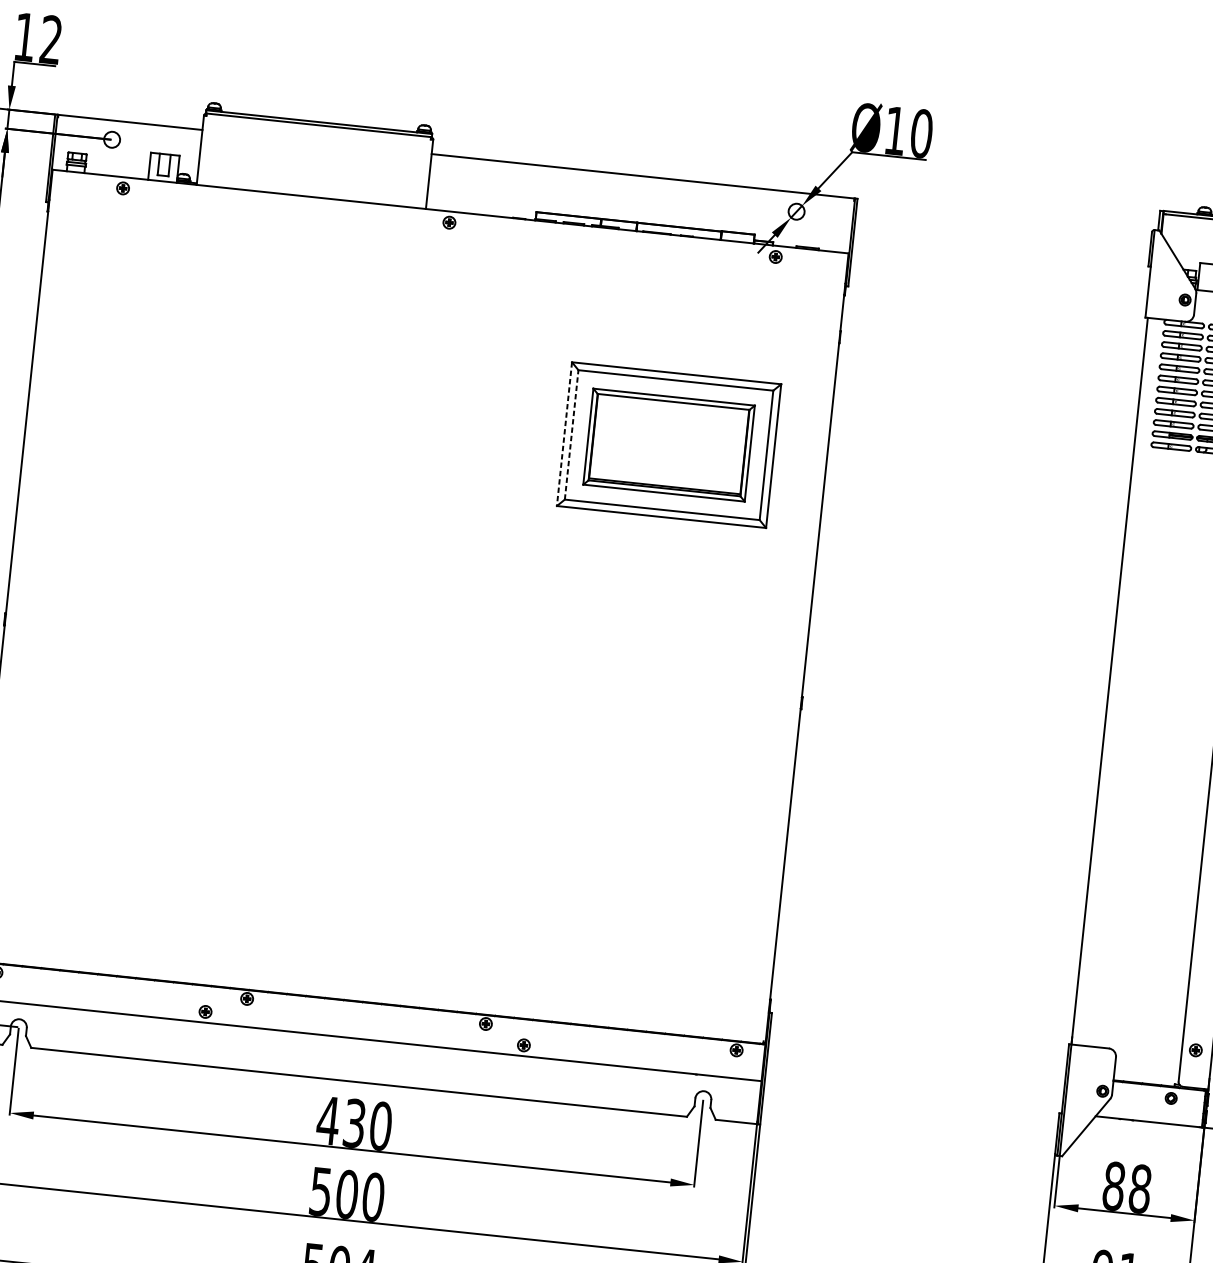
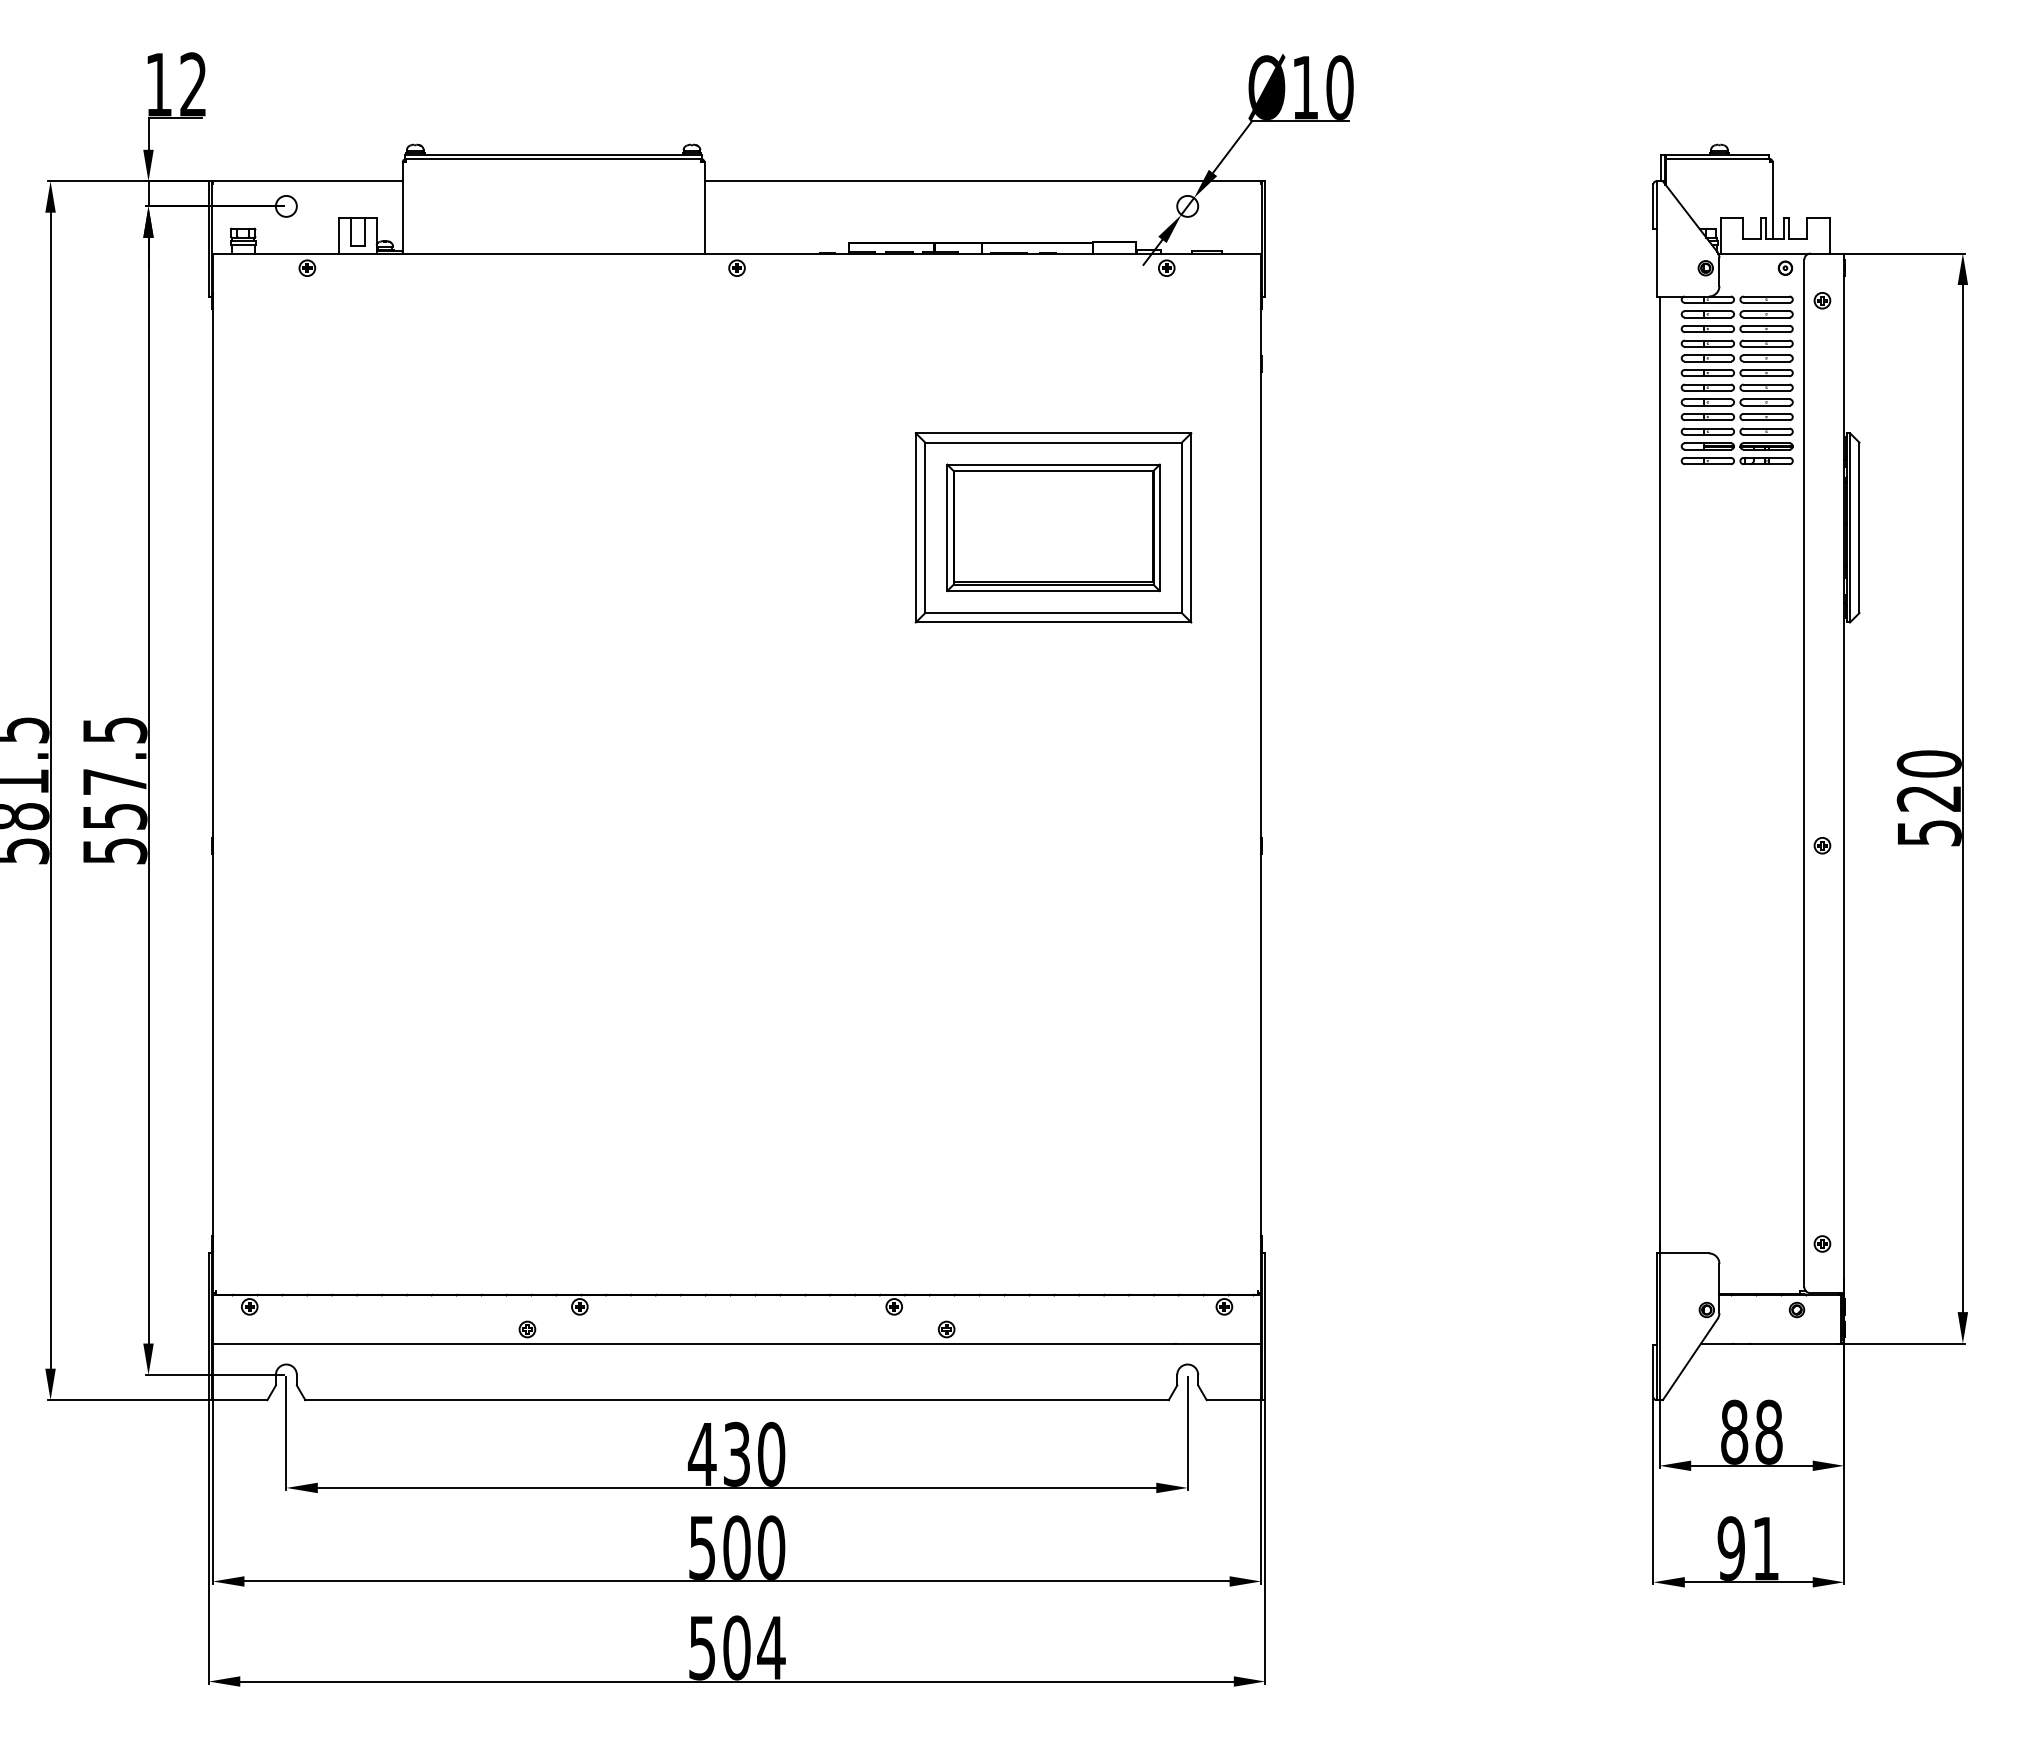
line: (564, 433) -> (915, 527), dashed -> solid
line: (571, 434) -> (925, 527), dashed -> solid

